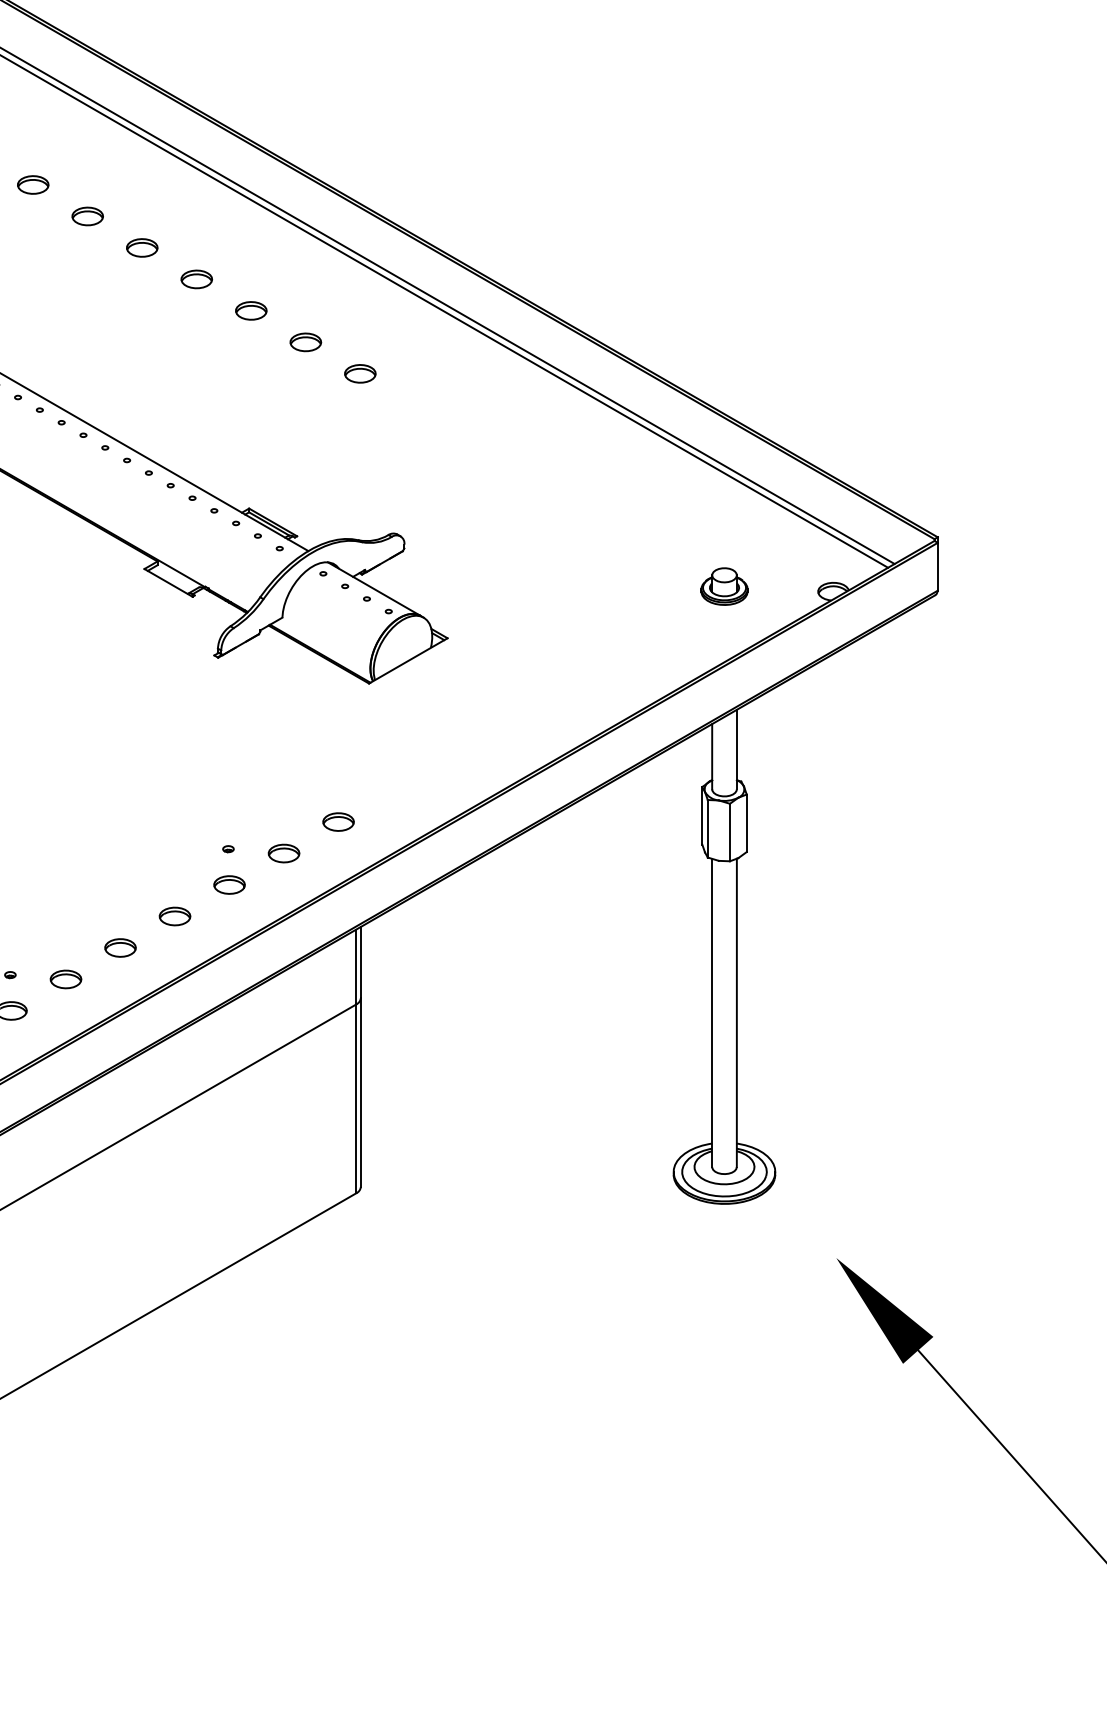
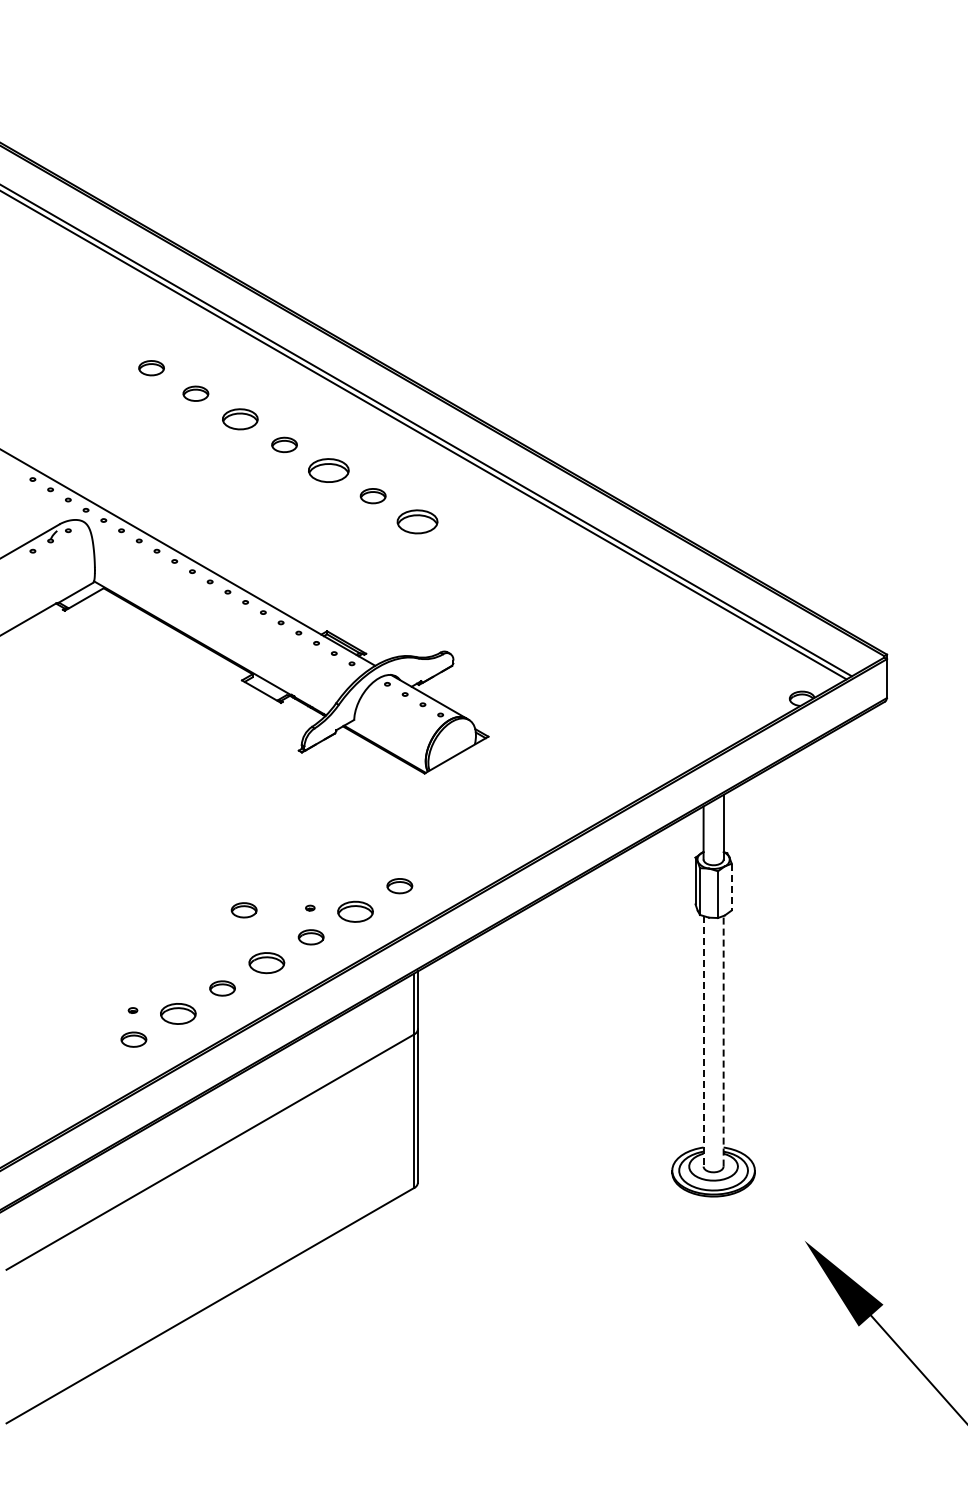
part: (141, 248) -> (239, 419), size x1.4
part: (250, 310) -> (328, 470), size x1.6
part: (360, 373) -> (417, 521), size x1.6
part: (724, 586) -> (713, 694), removed
line: (746, 823) -> (731, 887), solid -> dashed
part: (146, 852) -> (243, 910), added
part: (284, 853) -> (355, 911), size x1.4
part: (174, 915) -> (266, 962), size x1.4
part: (65, 979) -> (177, 1014), size x1.4
line: (736, 1011) -> (723, 1040), solid -> dashed
line: (712, 1013) -> (703, 1041), solid -> dashed

